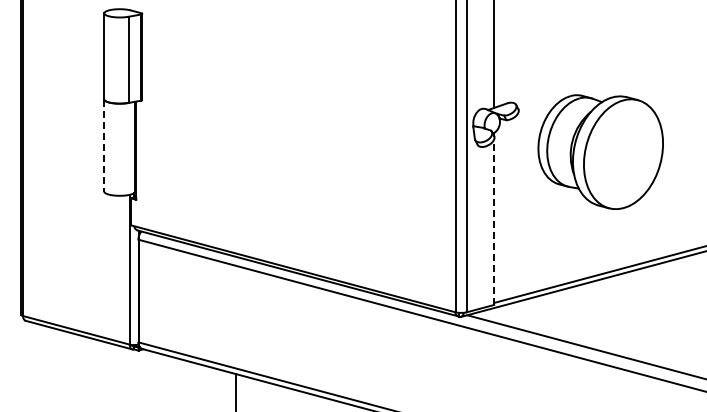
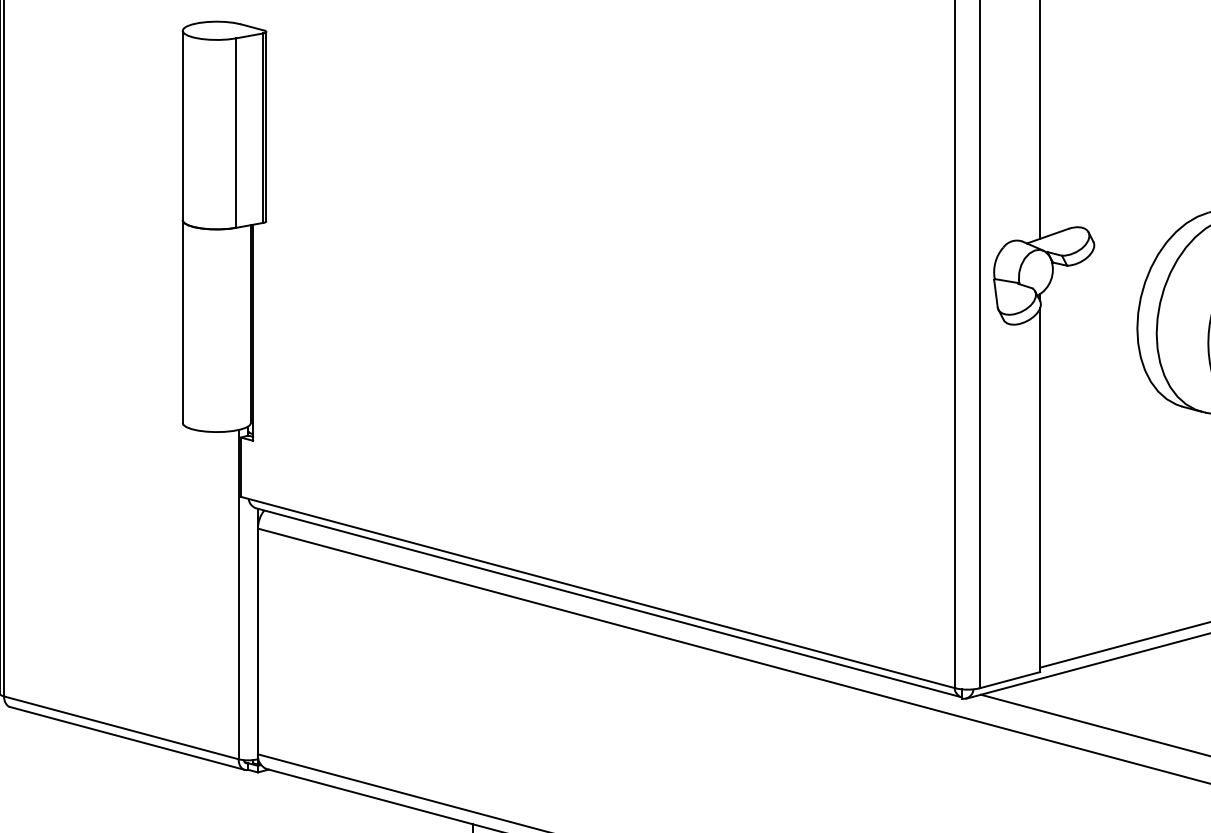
line: (104, 146) -> (183, 323), dashed -> solid
line: (494, 222) -> (1040, 490), dashed -> solid

